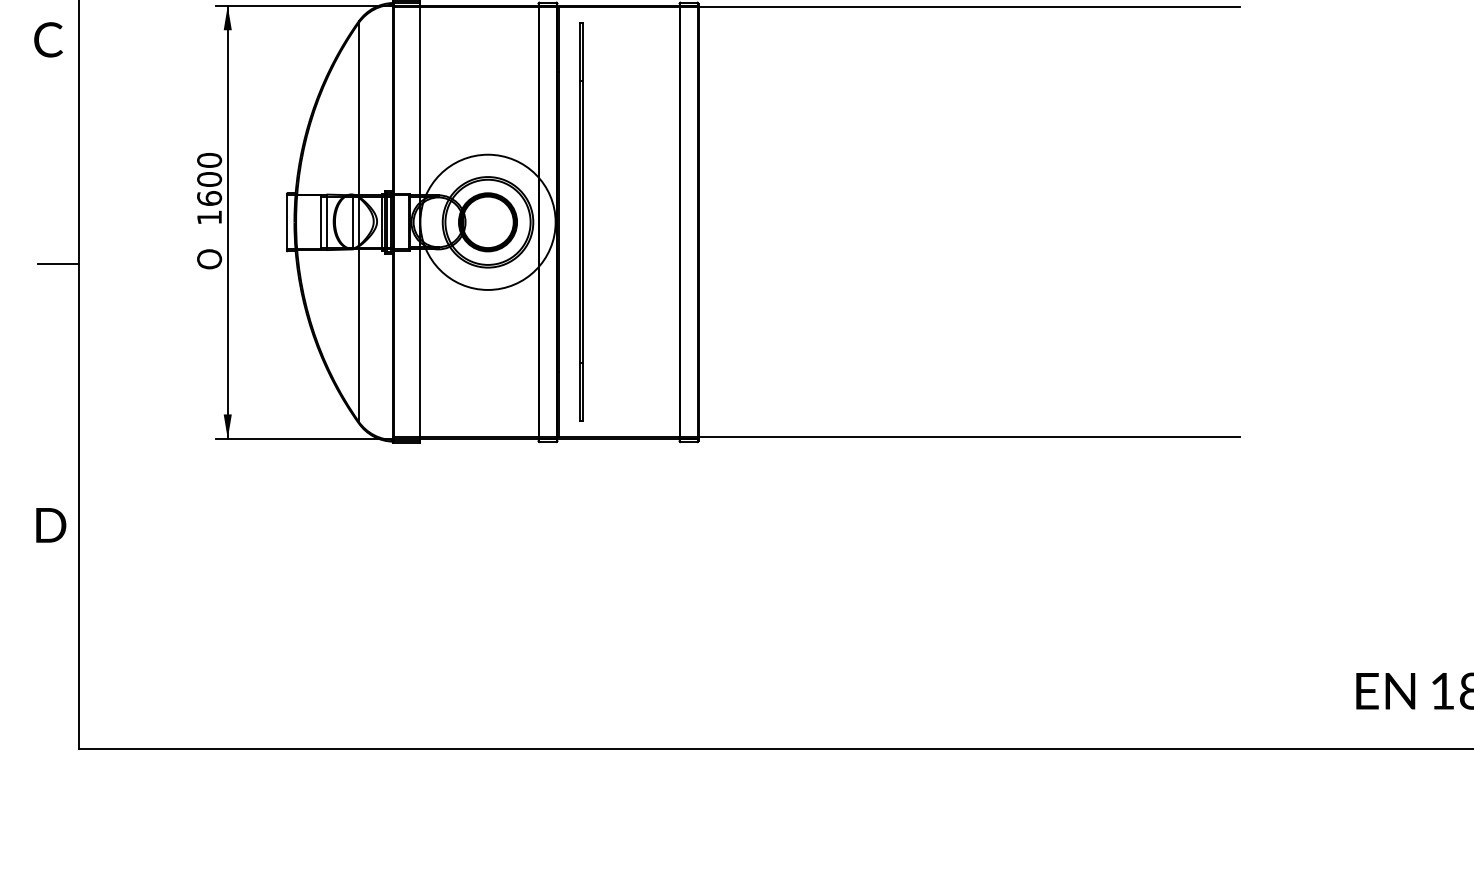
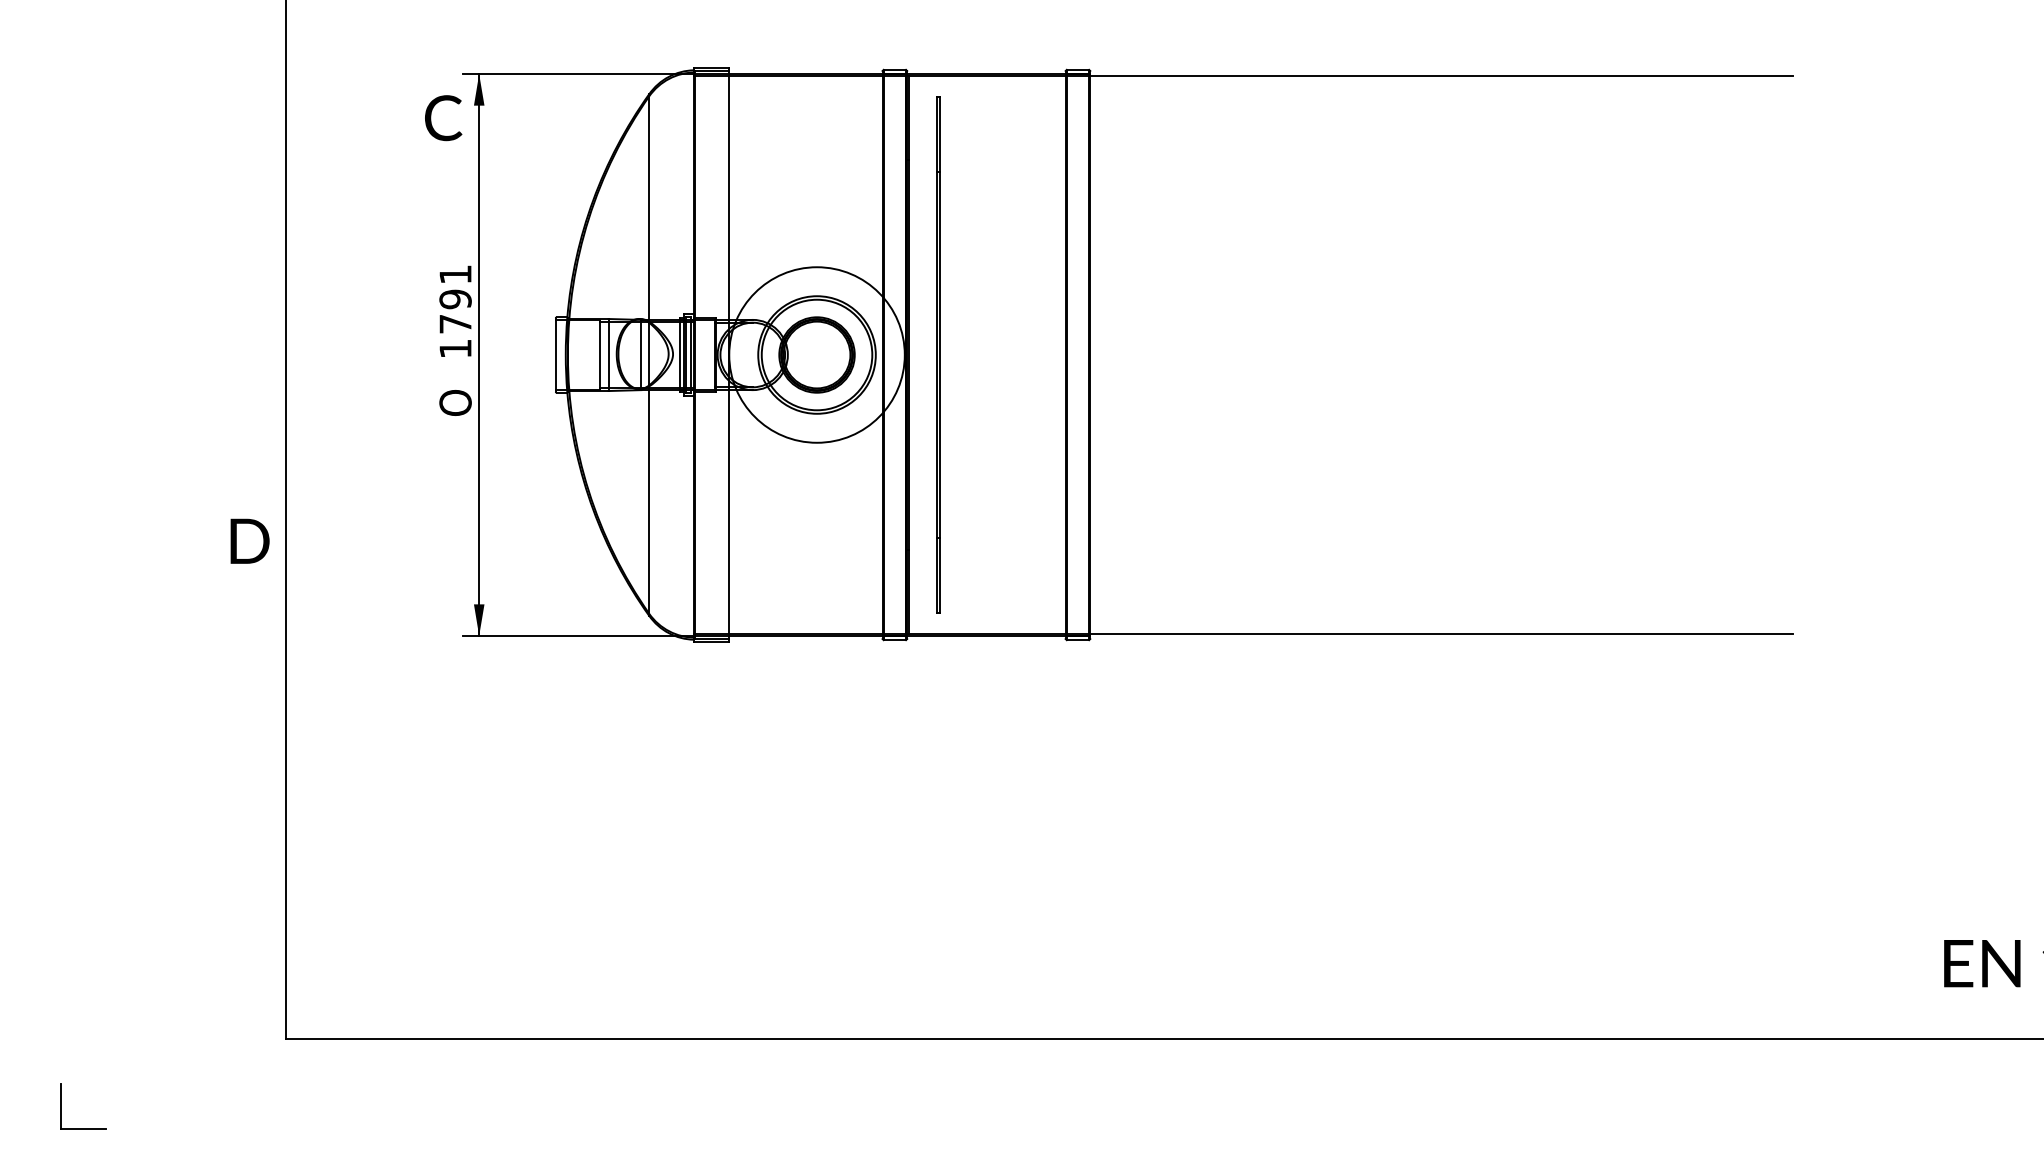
text: (48, 40) -> (443, 118), moved
text: (209, 178) -> (455, 298), 1600 -> 1791
line: (58, 263) -> (259, 408), removed
text: (50, 524) -> (249, 540), moved

